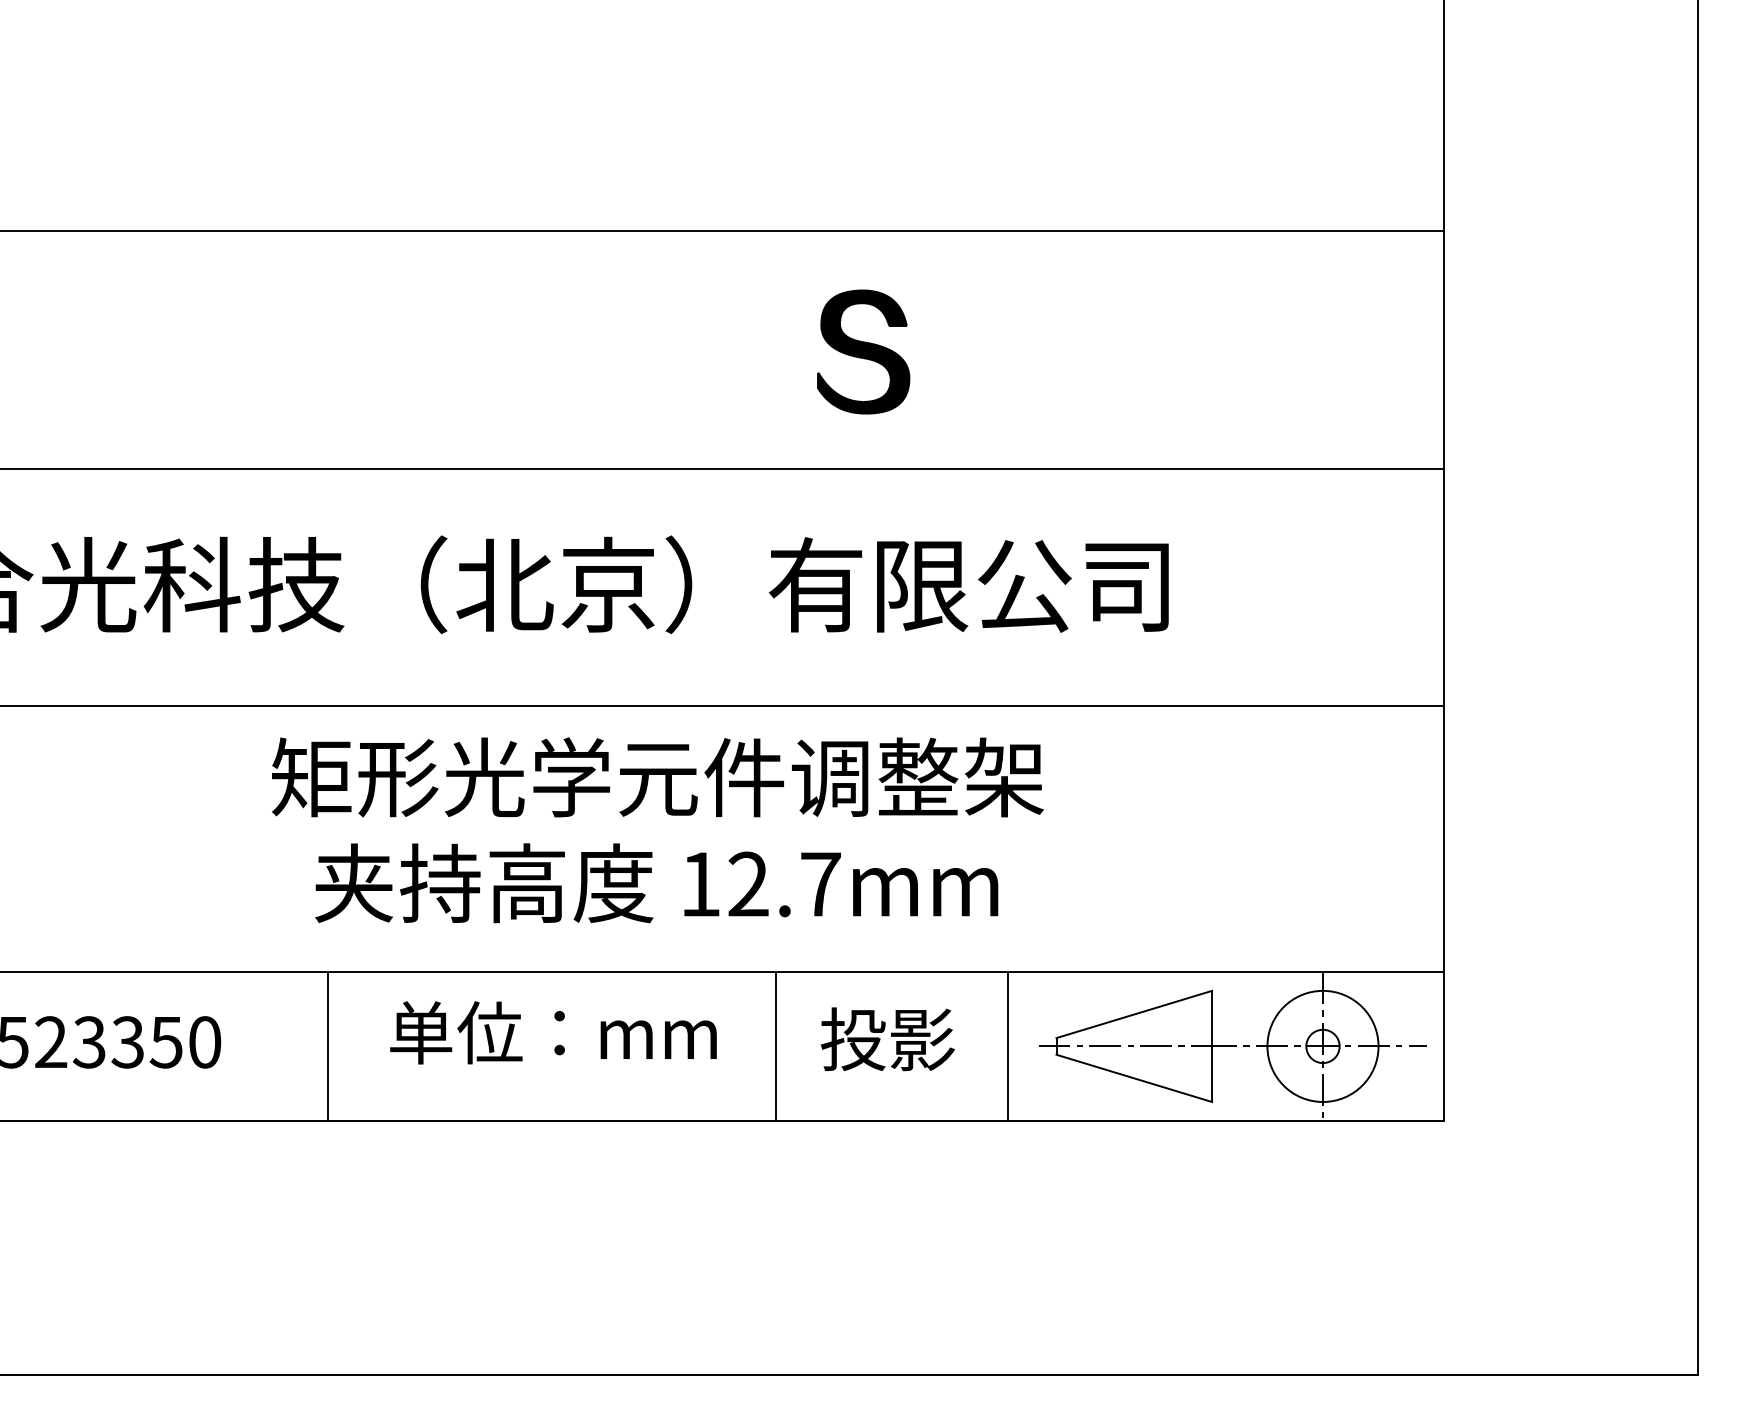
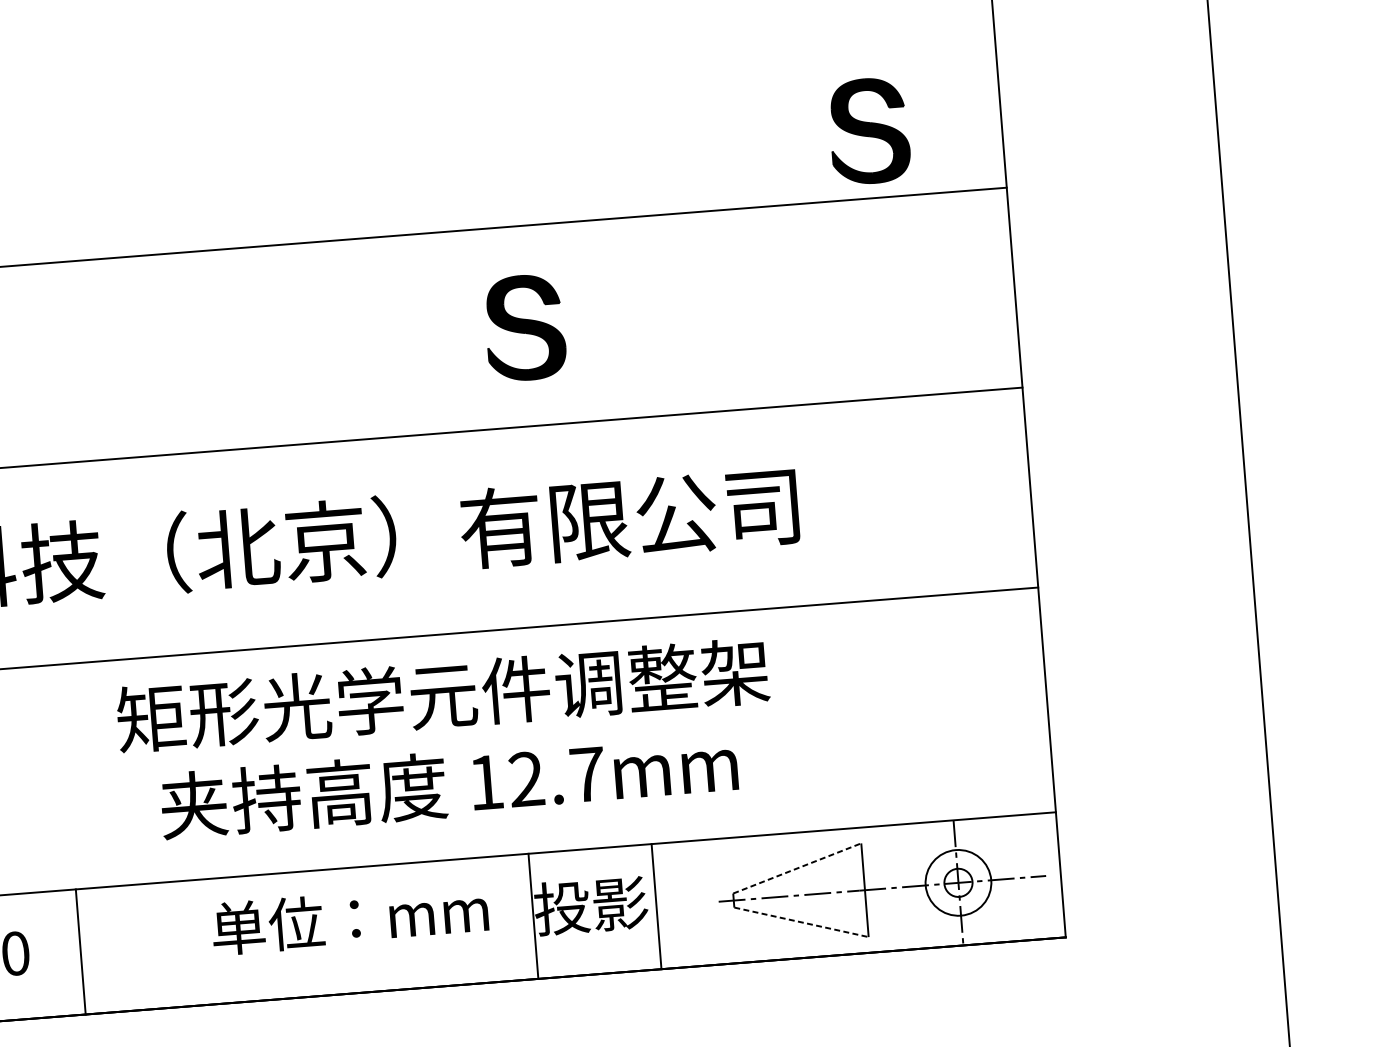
part: (1287, 151) -> (869, 130), added
text: (657, 830) -> (446, 740), moved
line: (1134, 1014) -> (797, 868), solid -> dashed
text: (553, 1032) -> (350, 918), moved
circle: (1322, 1045) -> (957, 882), size x0.7
line: (327, 1046) -> (80, 952), moved
line: (775, 1046) -> (533, 916), moved
line: (1007, 1046) -> (656, 906), moved
line: (1134, 1078) -> (801, 922), solid -> dashed

